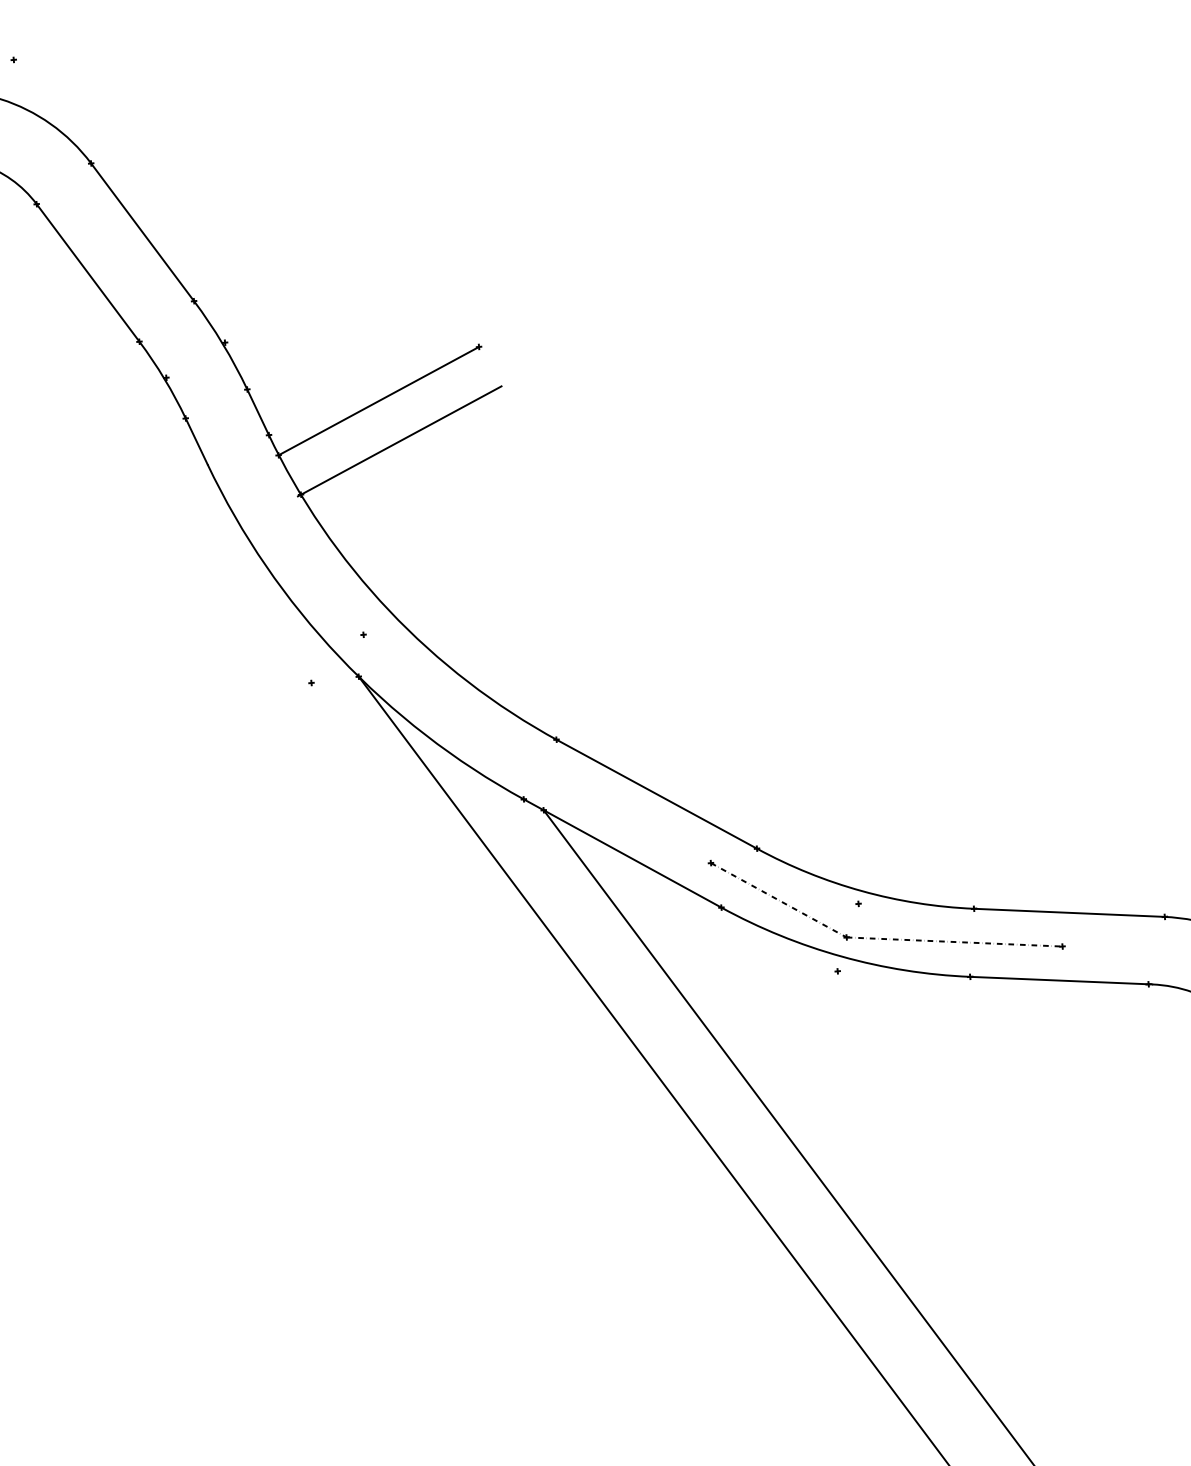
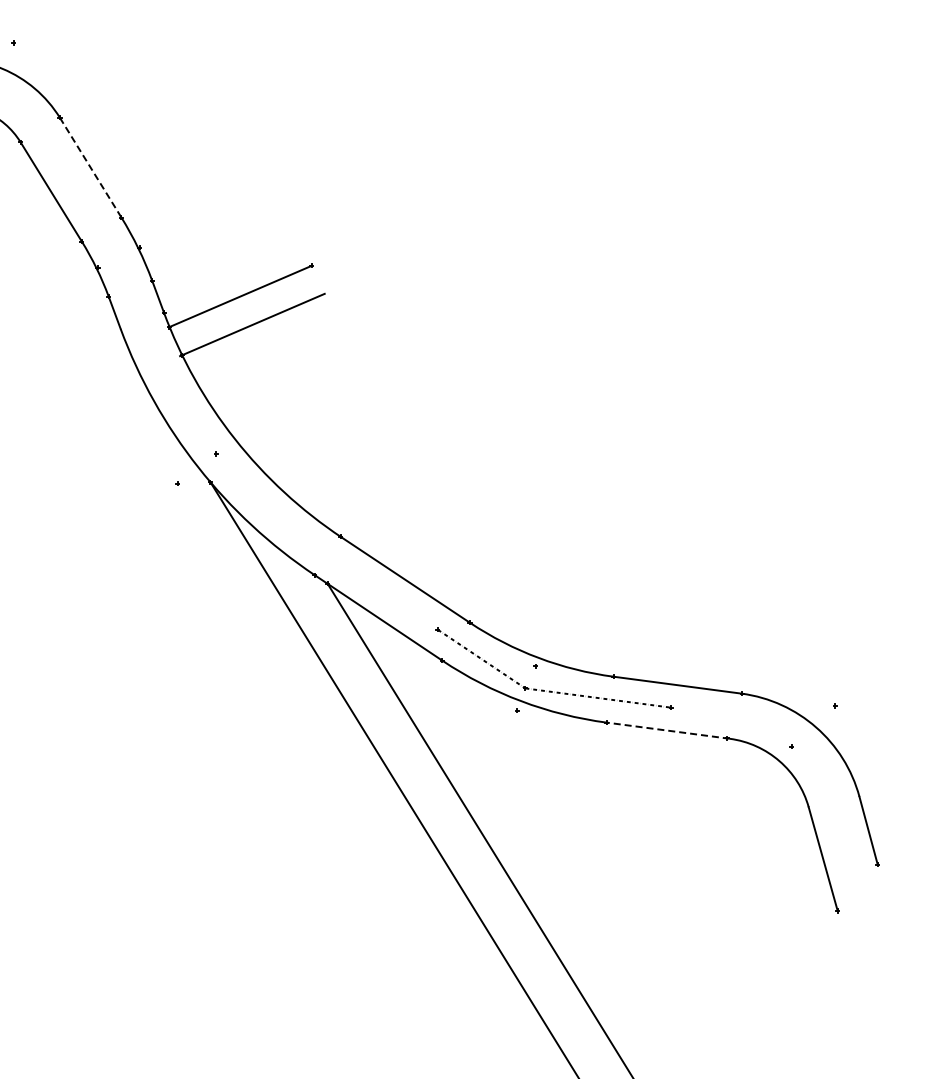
line: (142, 232) -> (90, 167), solid -> dashed
line: (1061, 980) -> (668, 730), solid -> dashed

